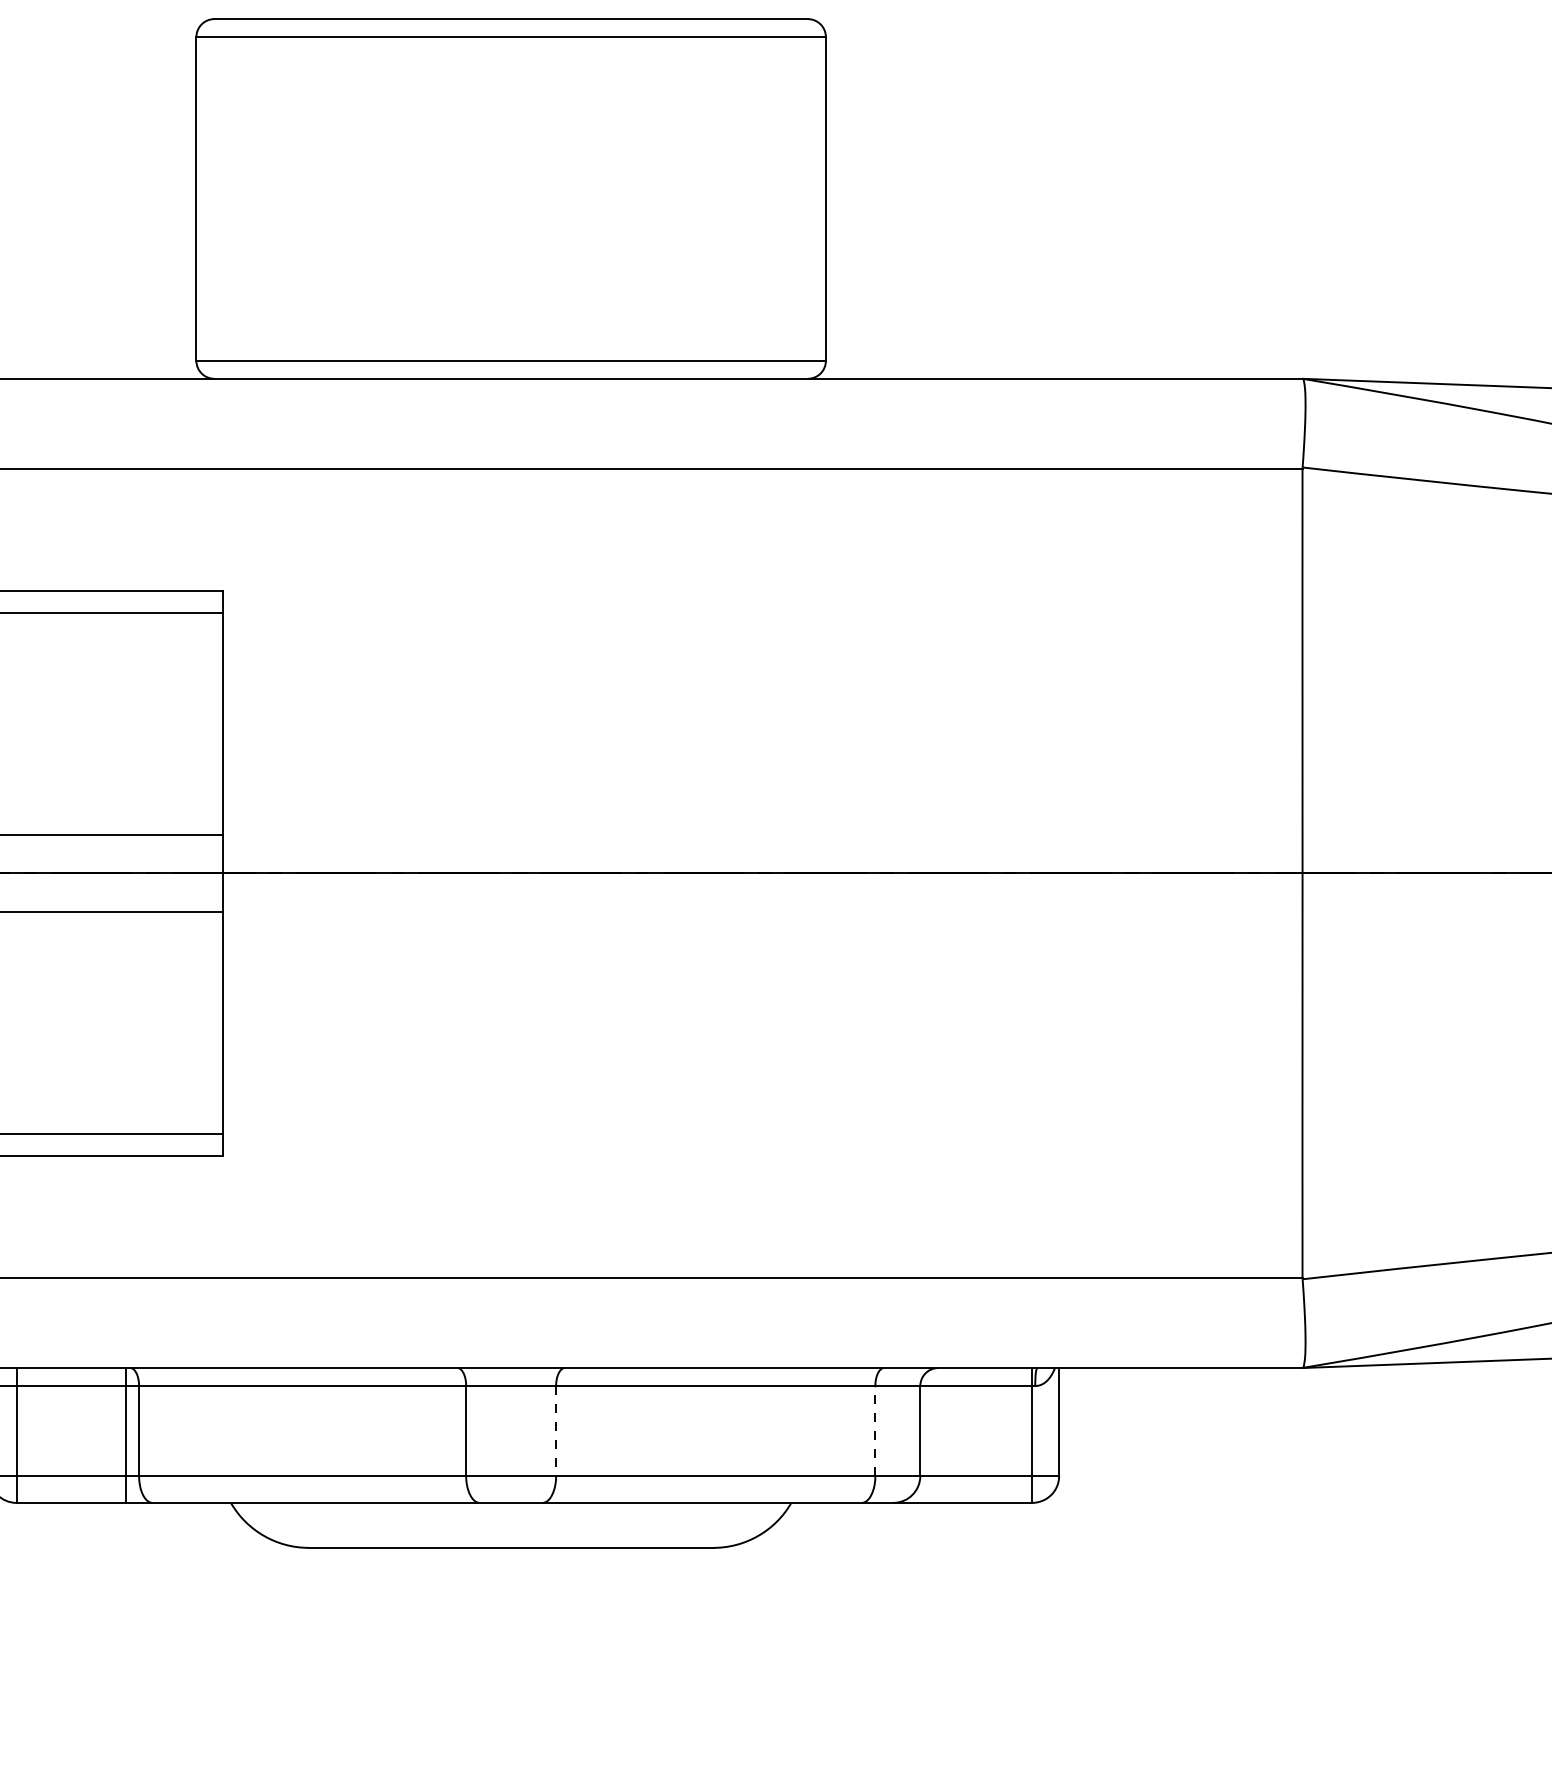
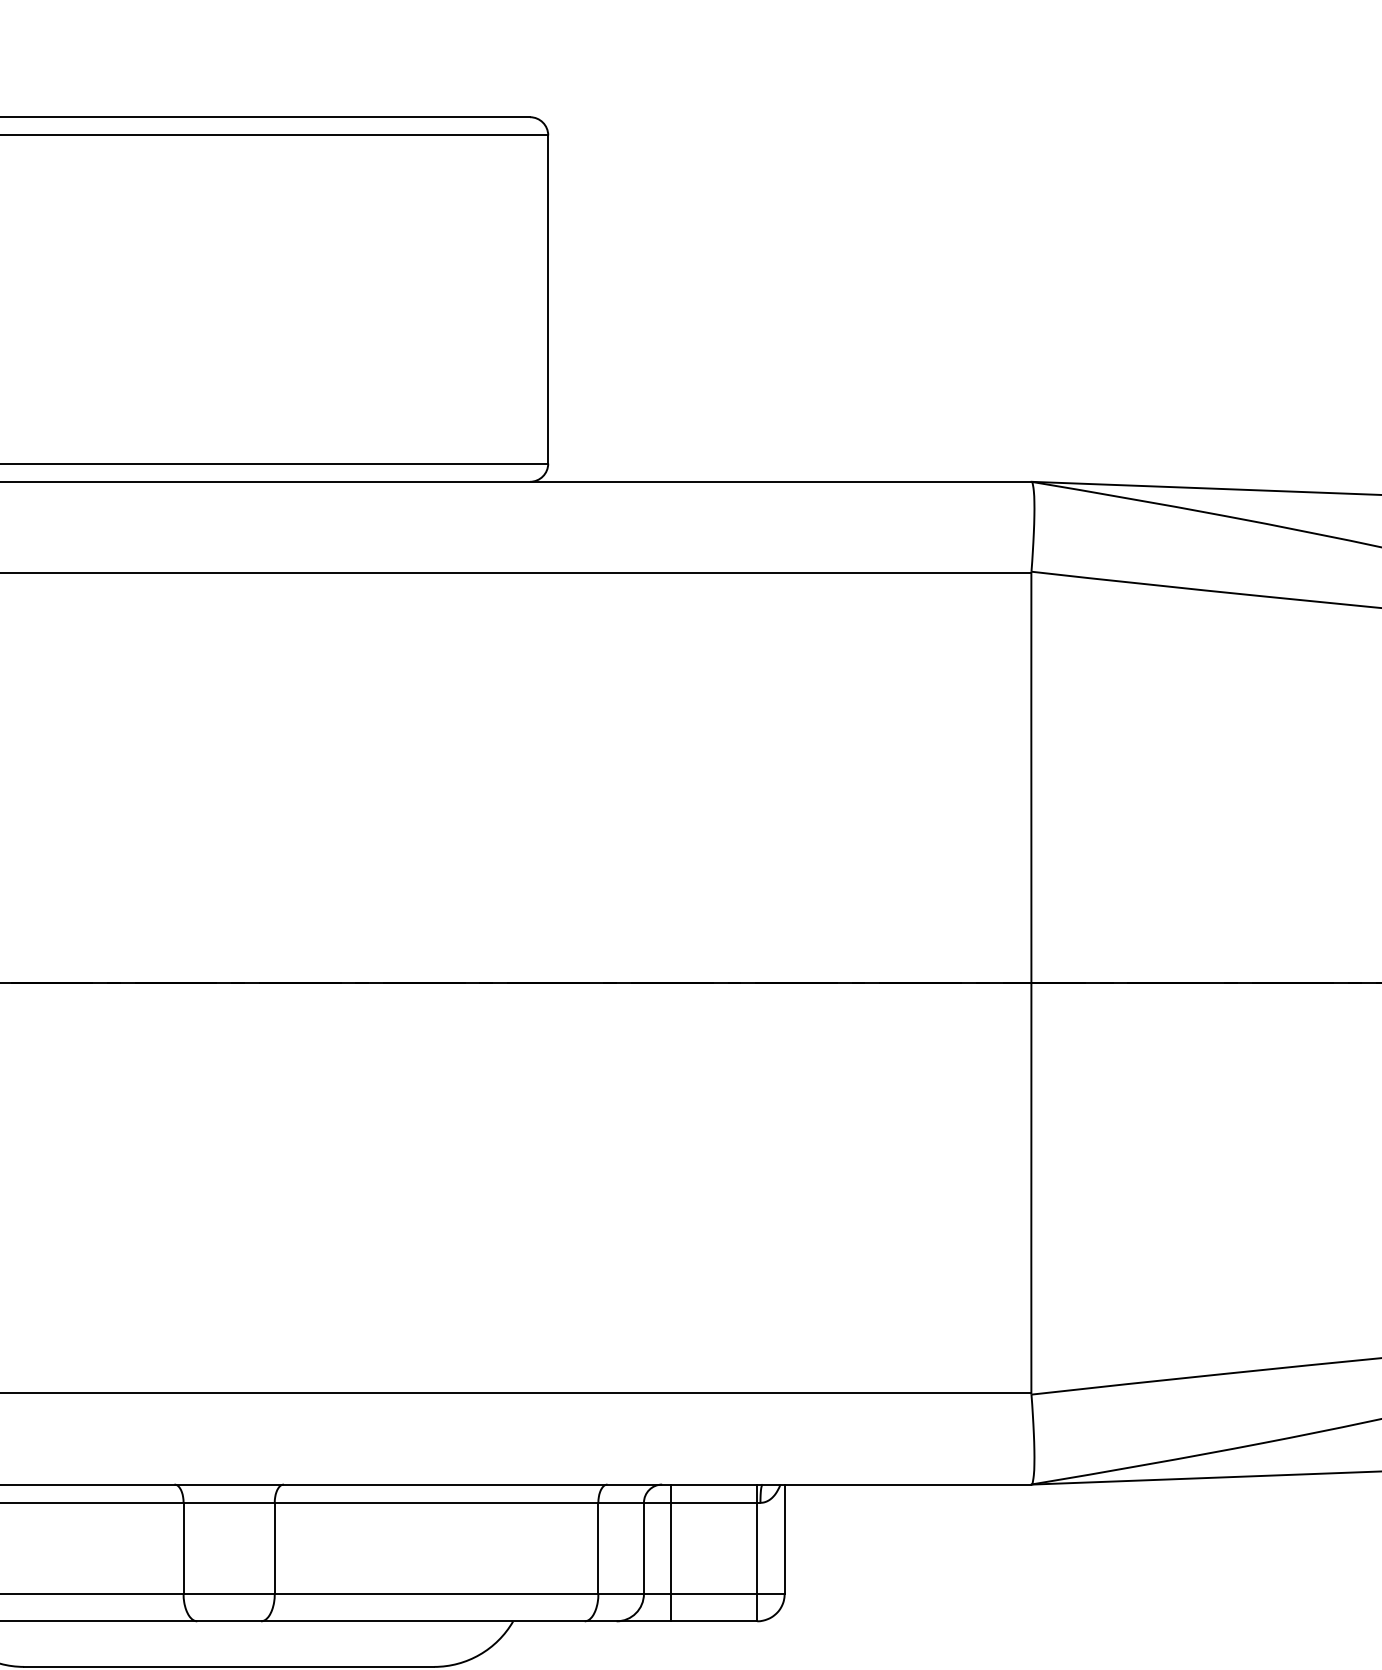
line: (556, 1430) -> (275, 1547), dashed -> solid
line: (875, 1430) -> (598, 1547), dashed -> solid
line: (947, 1435) -> (671, 1552), added

